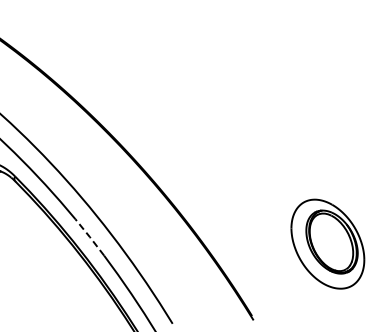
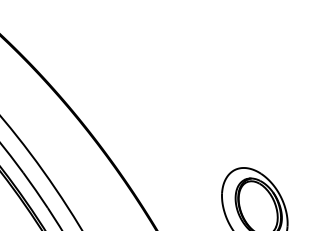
line: (89, 237) -> (35, 190), dashed -> solid

